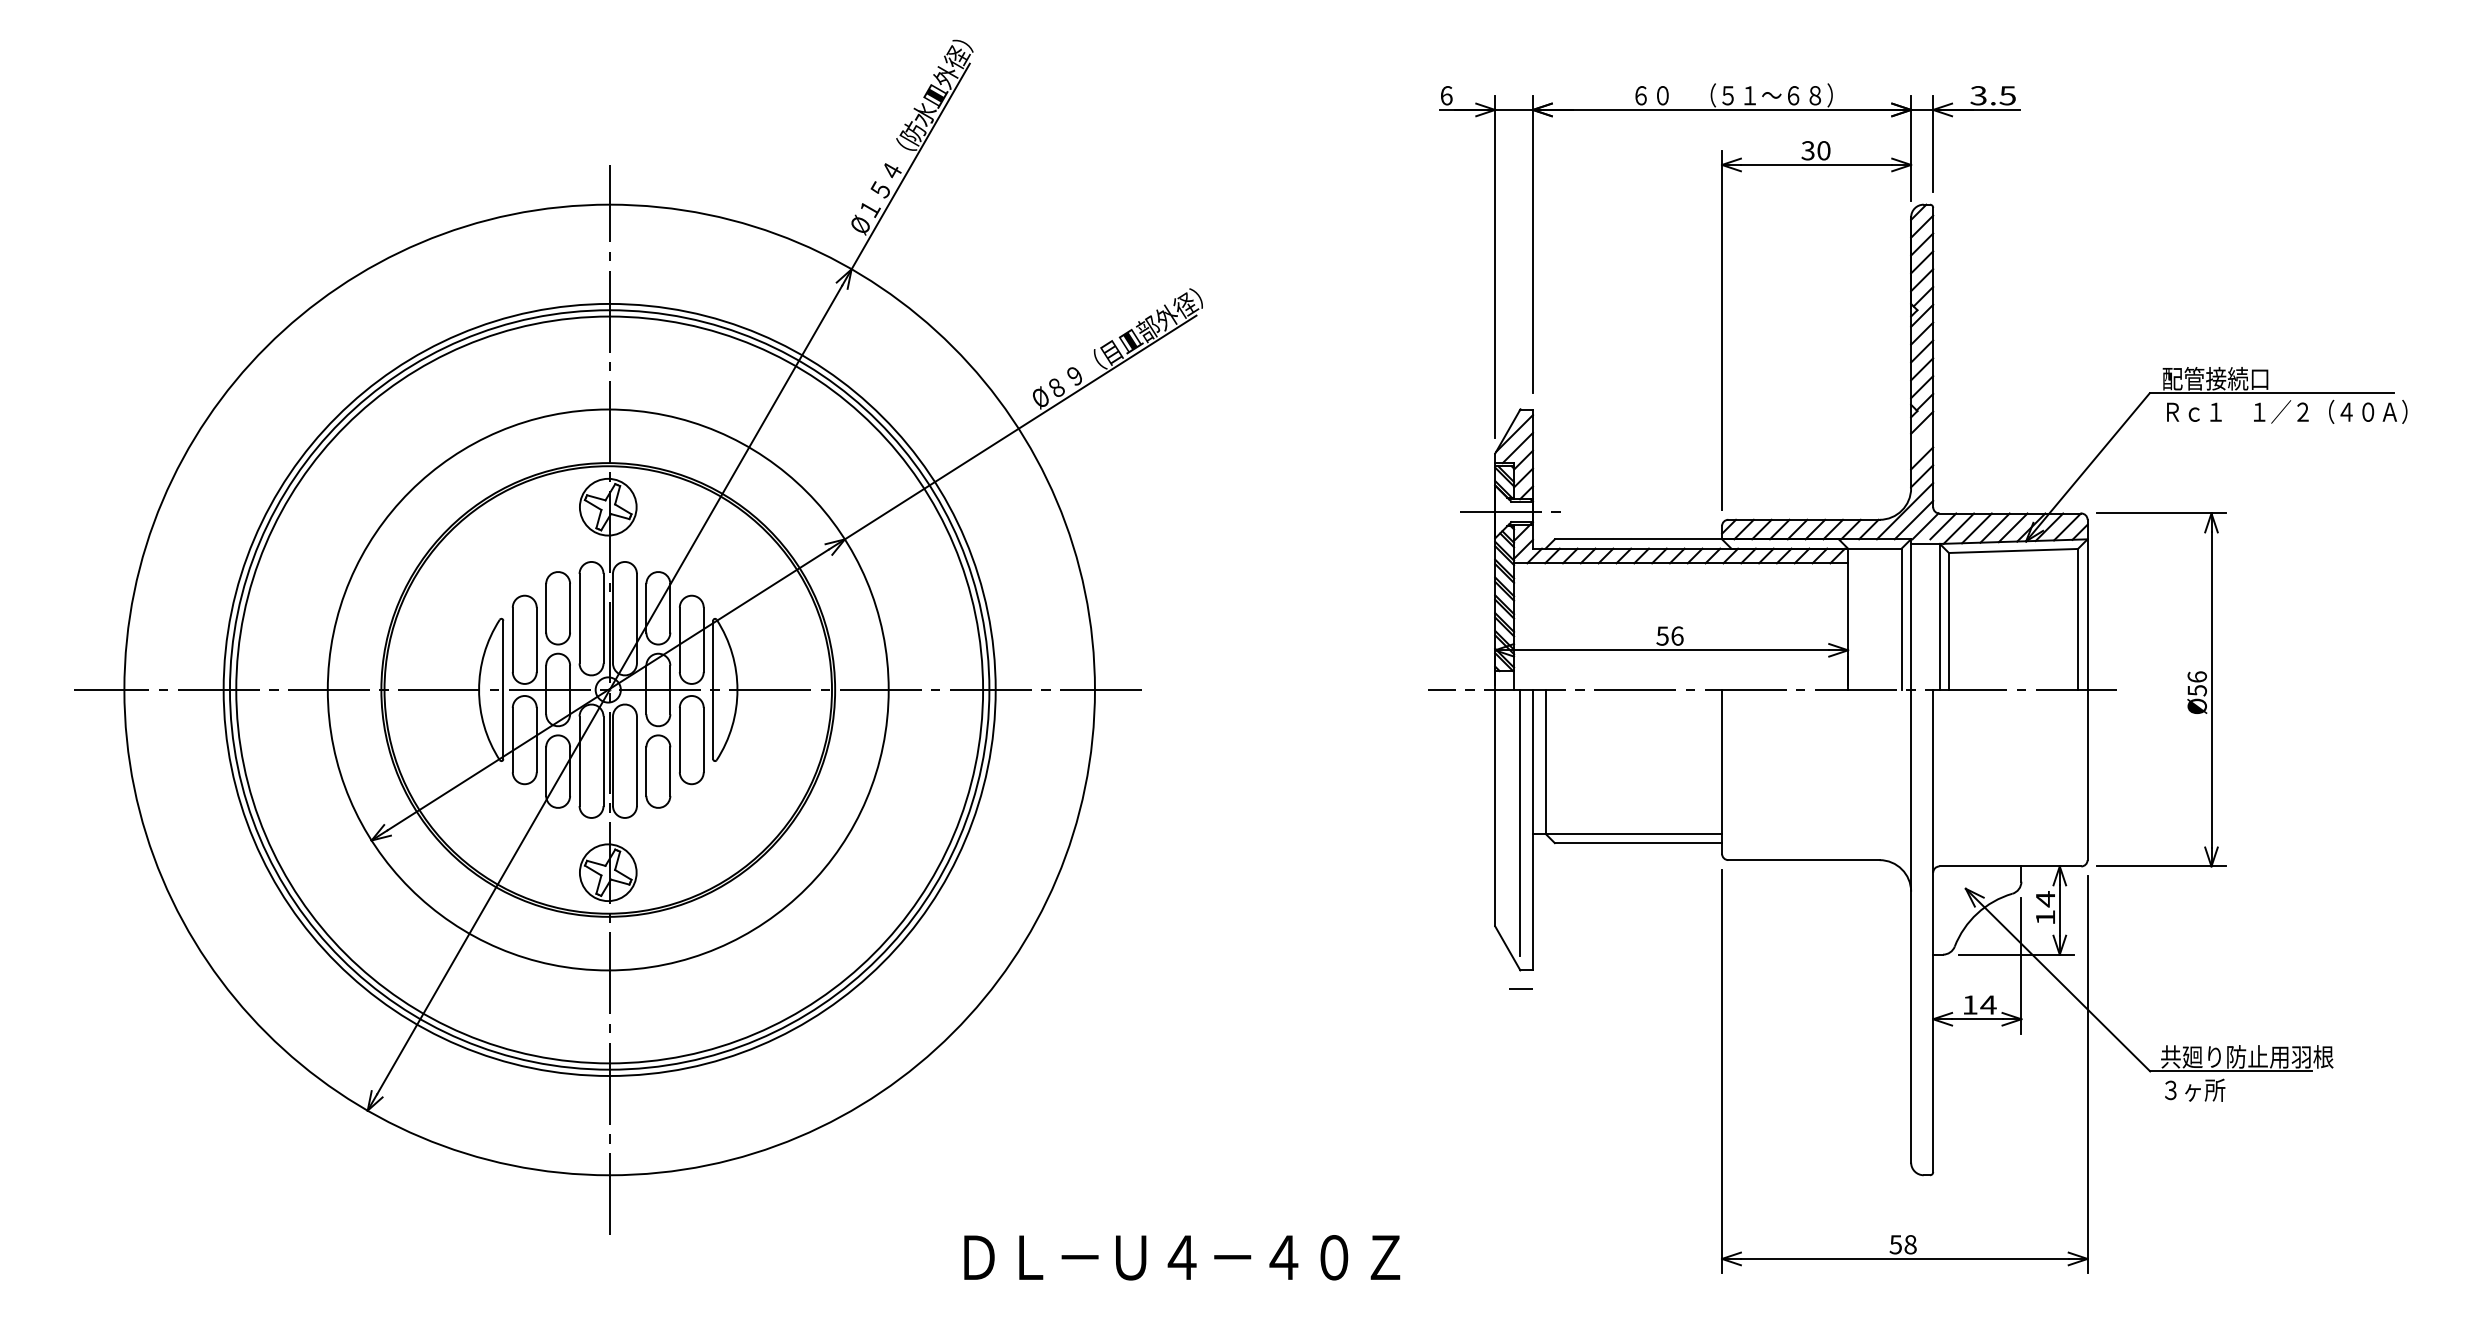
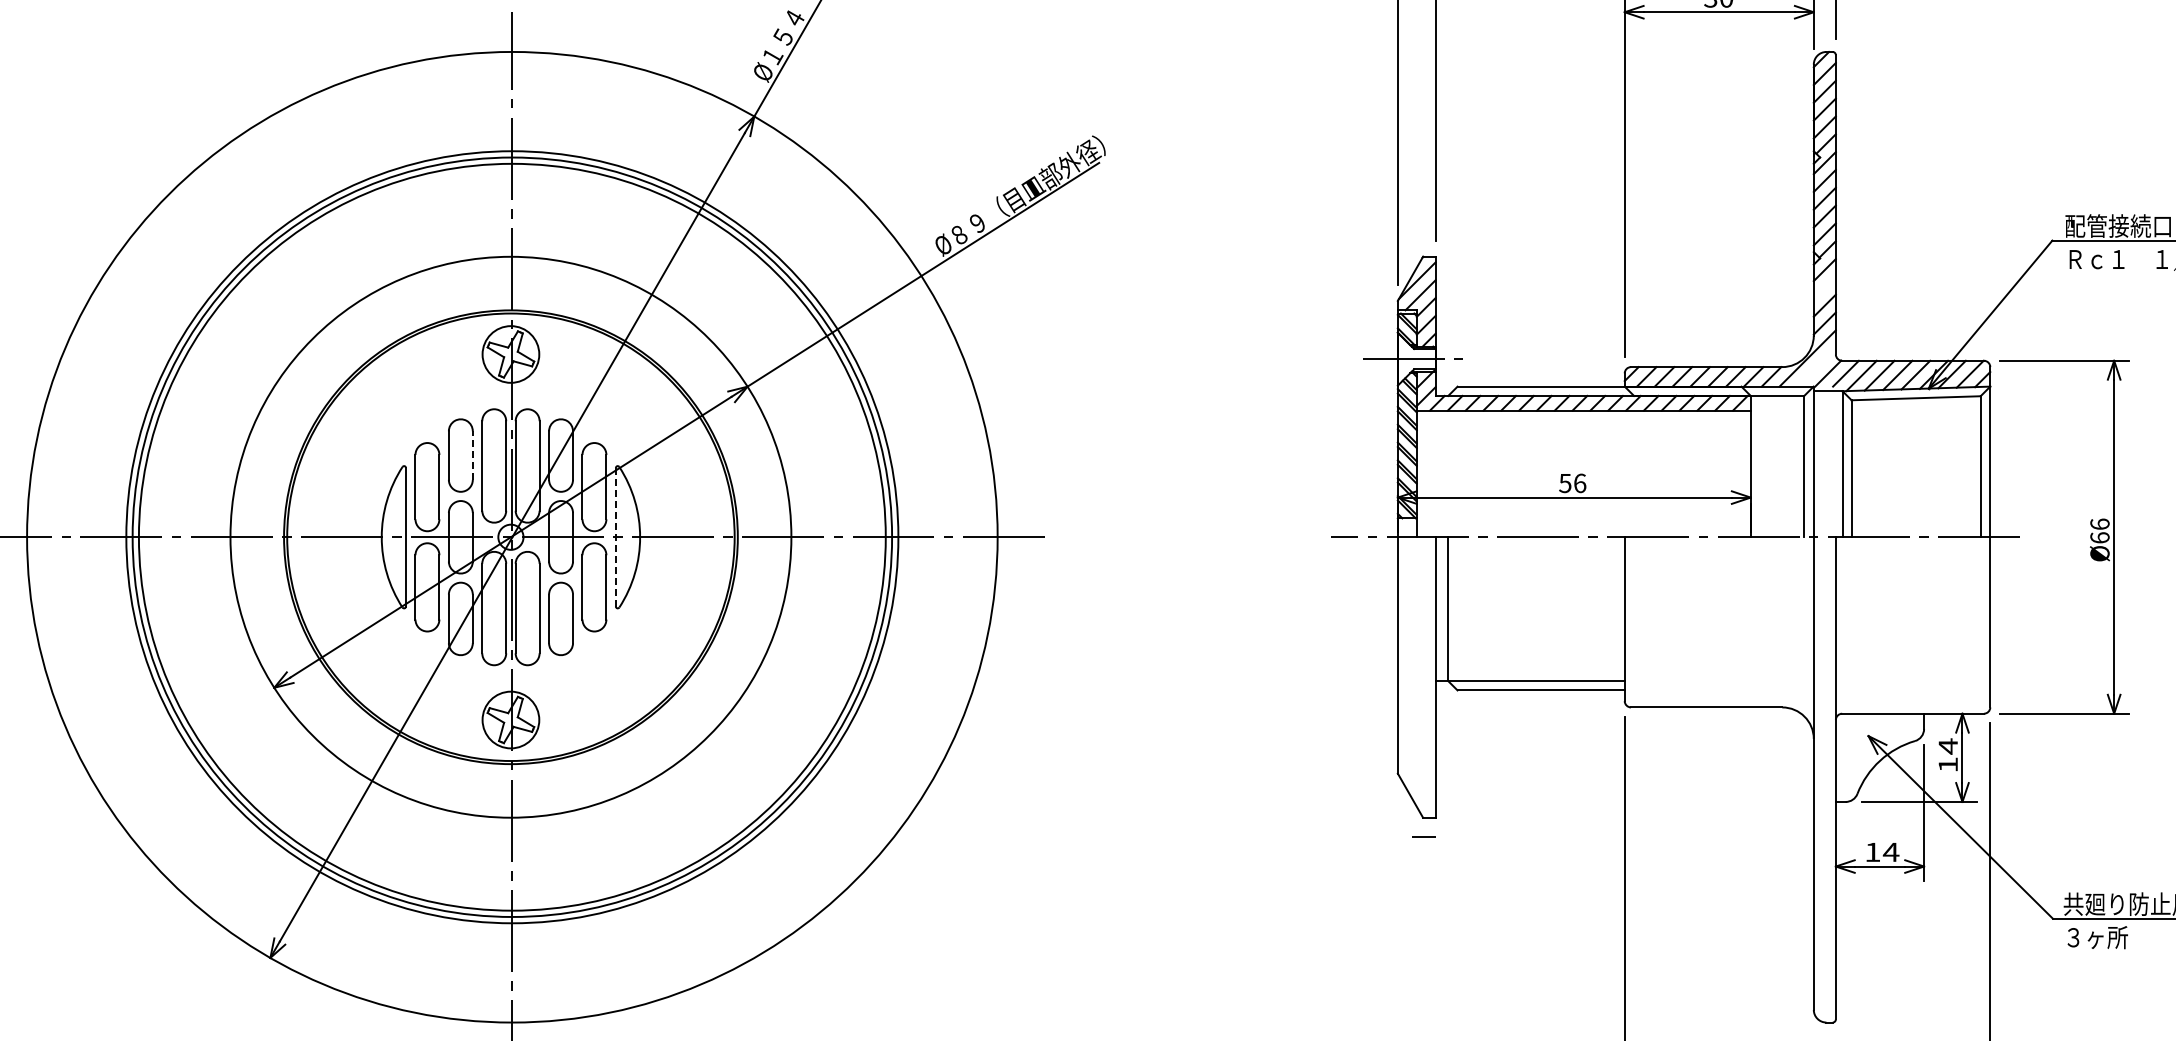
line: (1913, 519) -> (1816, 366), removed
line: (570, 607) -> (473, 454), solid -> dashed
line: (713, 689) -> (616, 536), solid -> dashed
text: (2196, 690) -> (2099, 537), Ø56 -> Ø66
line: (1520, 822) -> (1423, 669), removed

